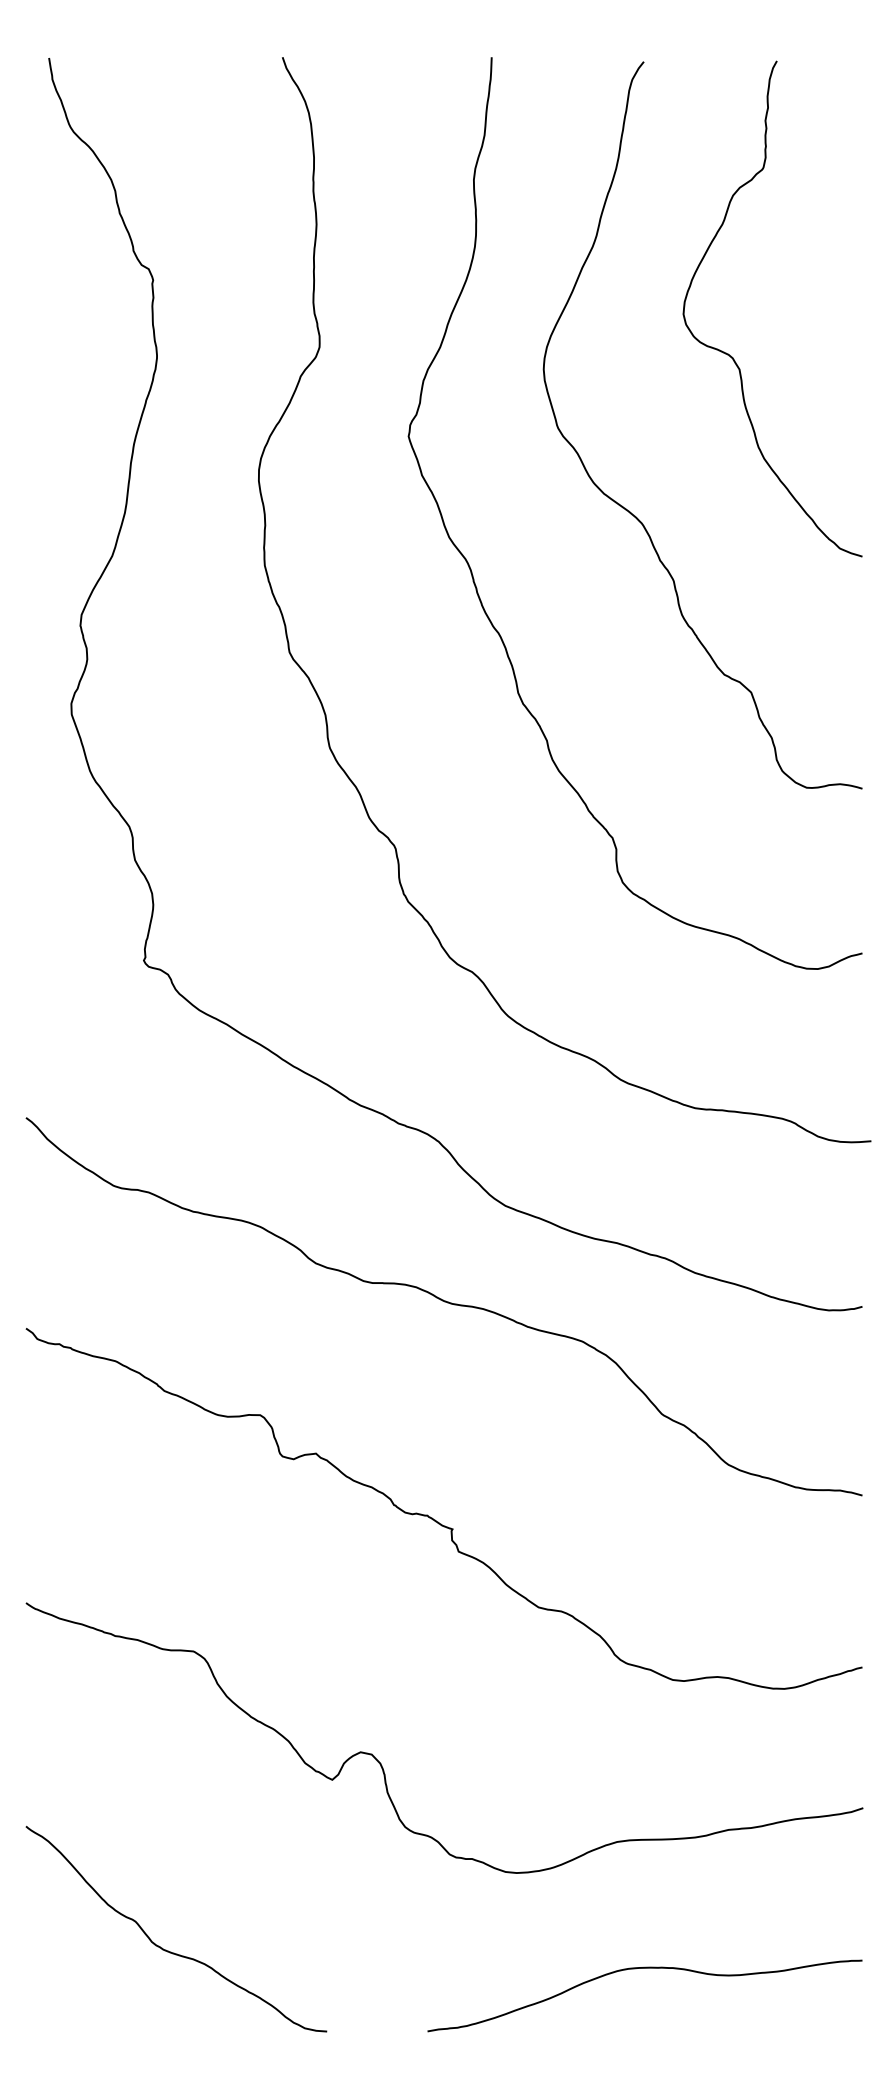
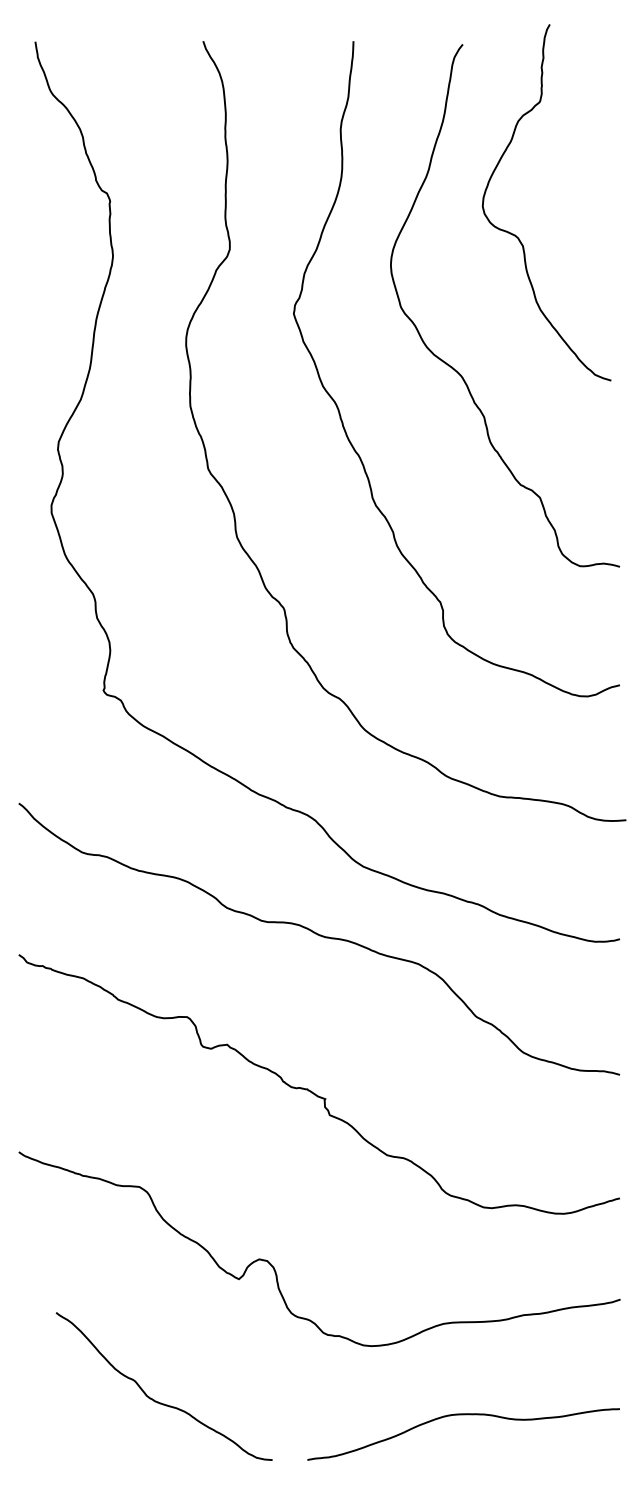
curve: (732, 356) -> (517, 236), moved
curve: (166, 1949) -> (157, 1401), moved

